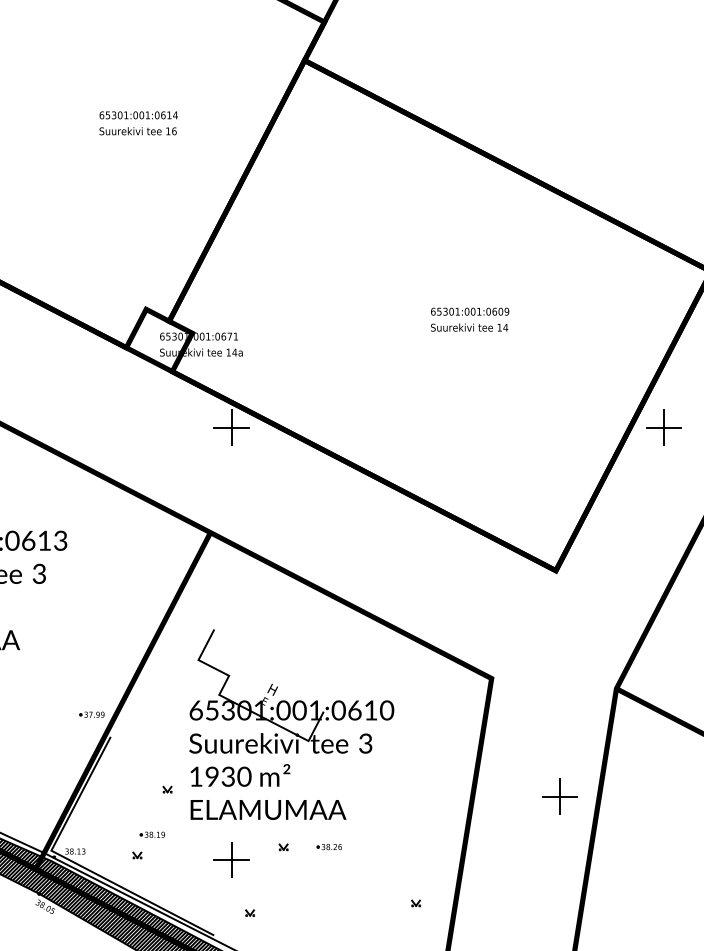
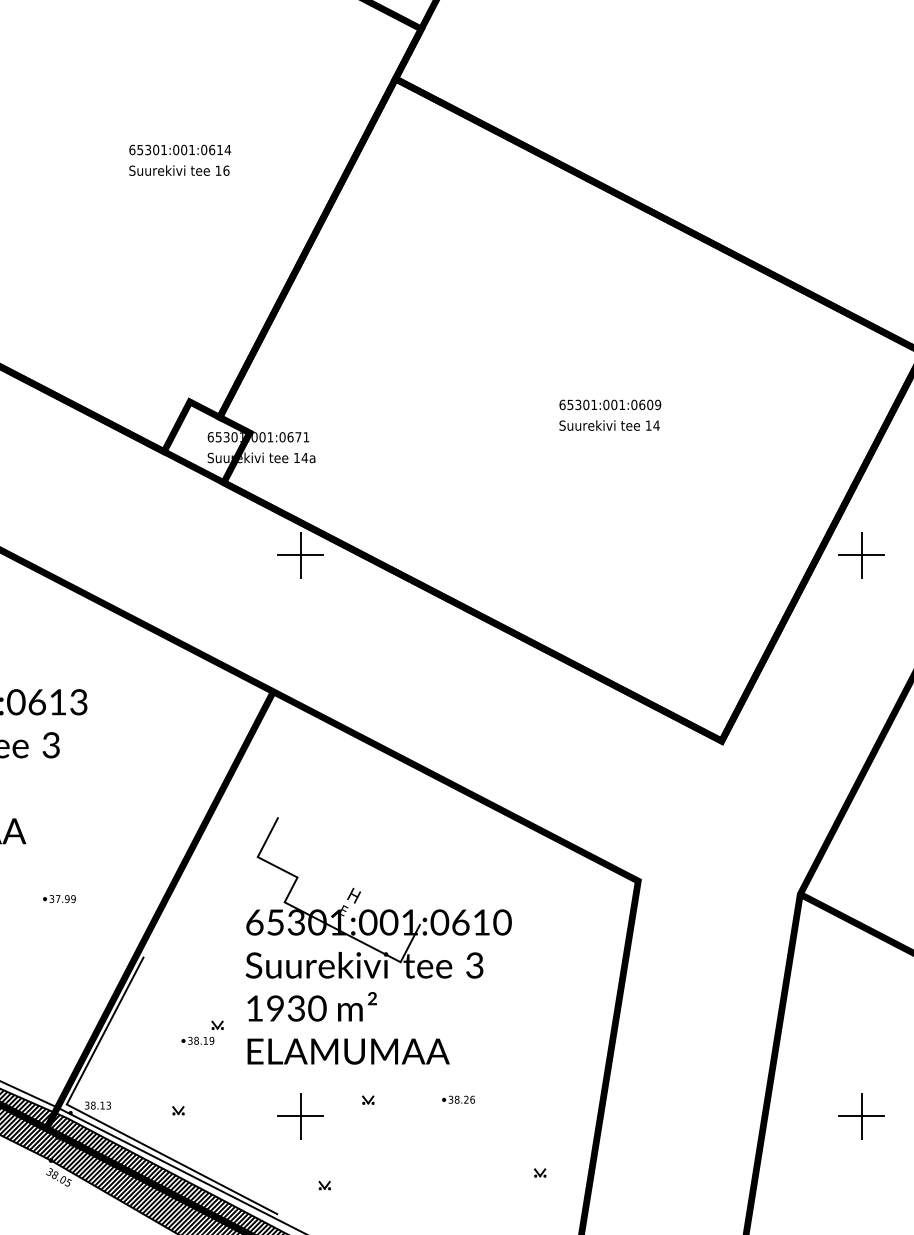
part: (91, 715) -> (59, 899), moved
part: (559, 796) -> (861, 1116), moved
part: (152, 834) -> (197, 1040), moved
part: (329, 846) -> (458, 1099), moved

